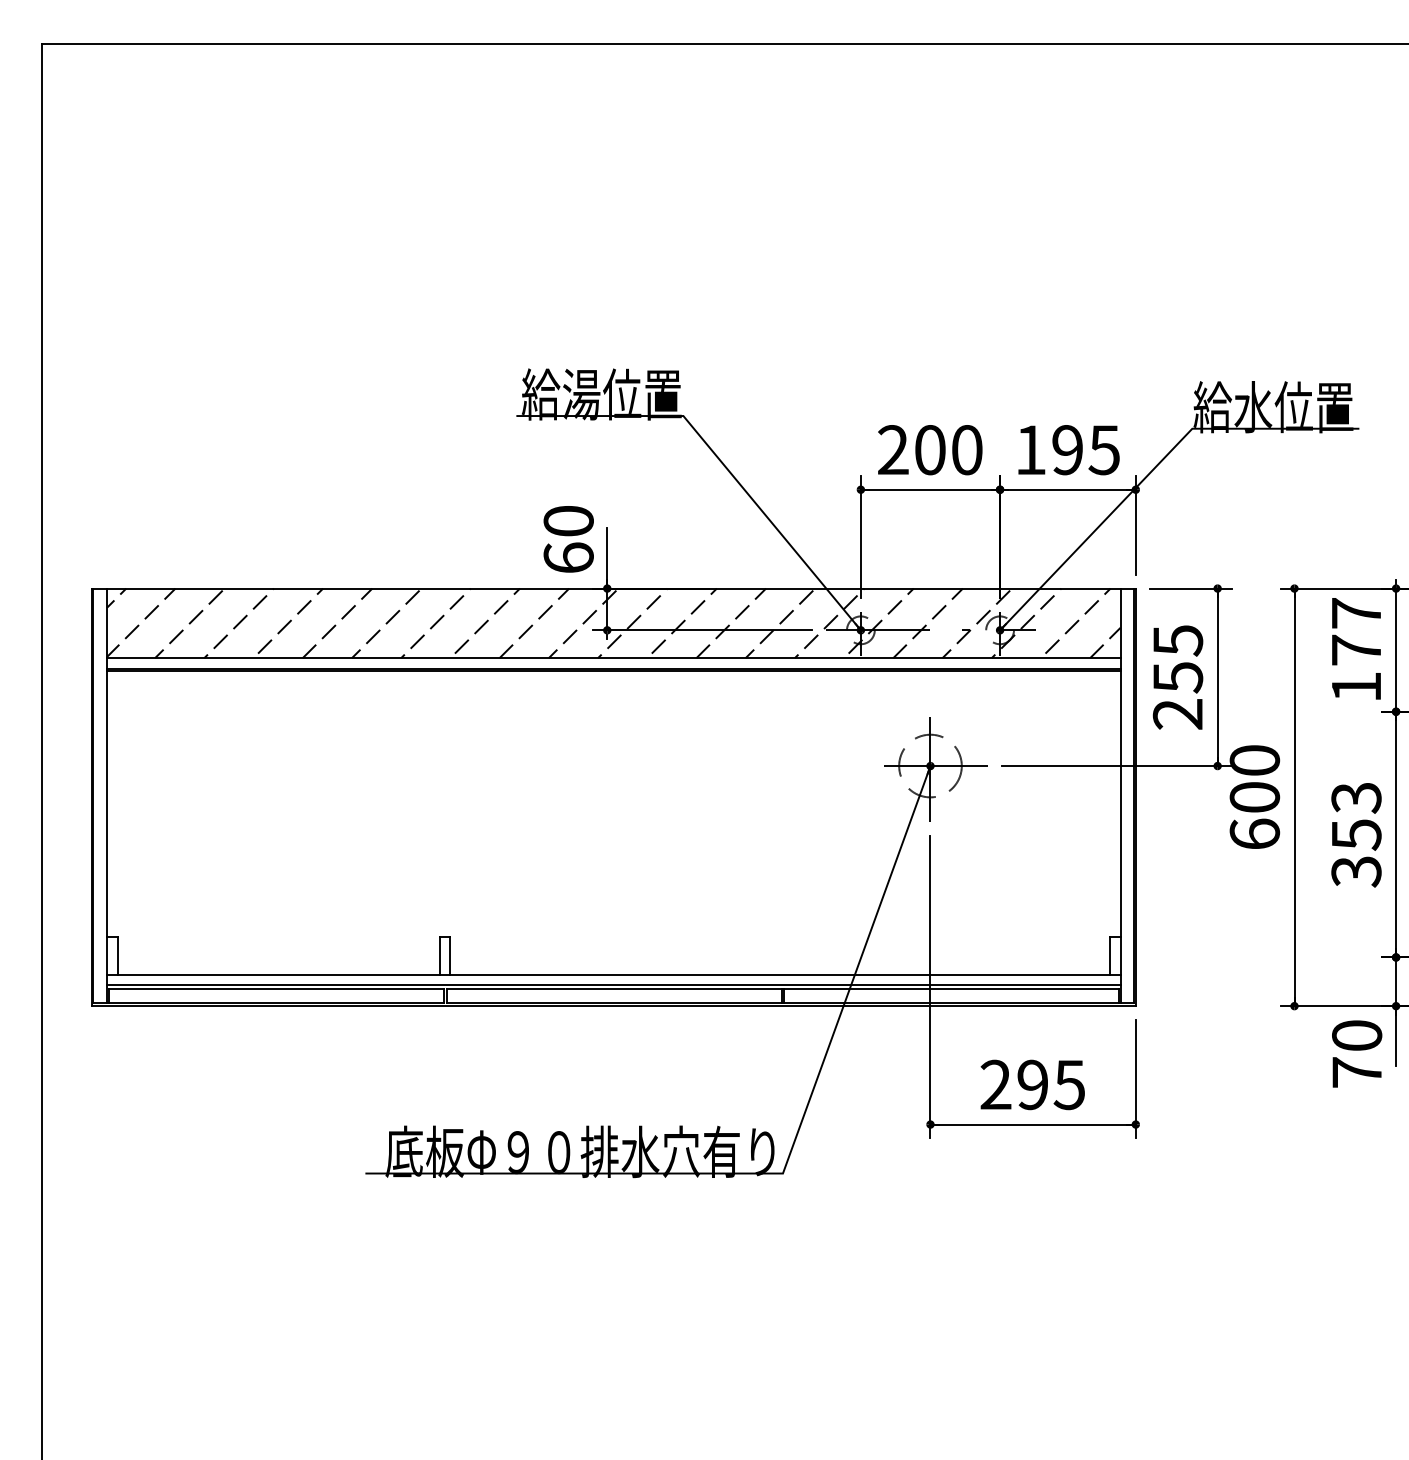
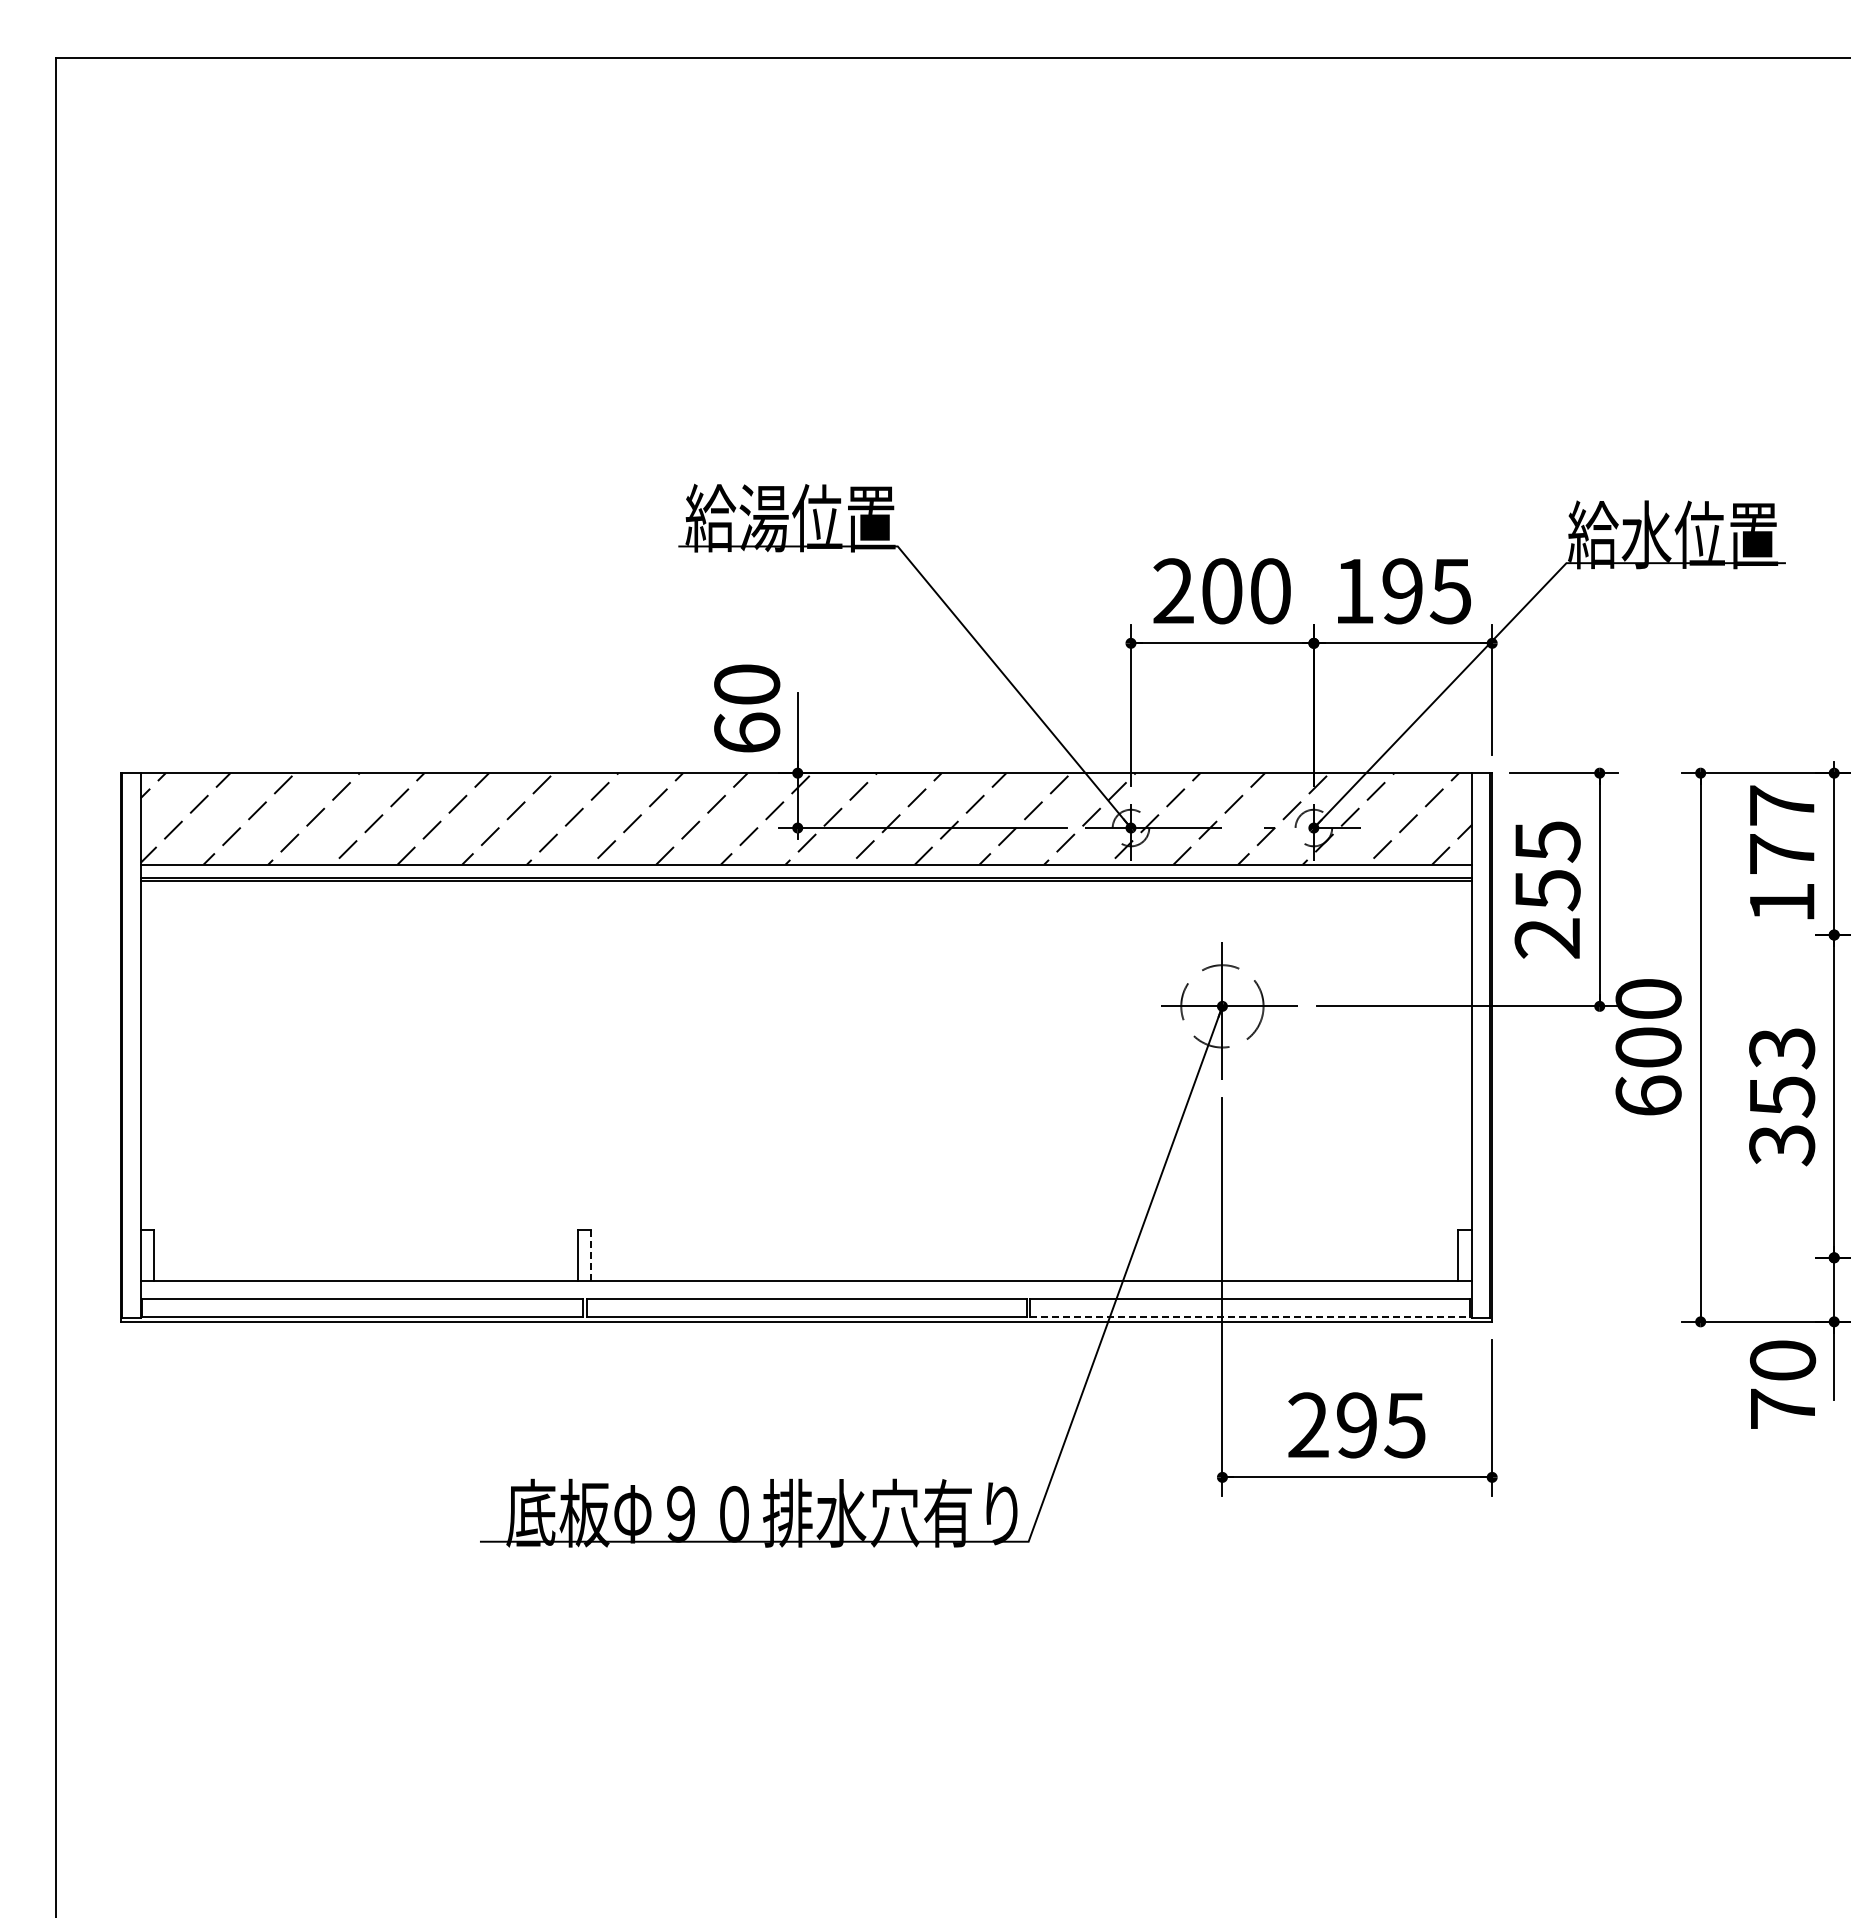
line: (450, 955) -> (591, 1255), solid -> dashed
line: (613, 985) -> (806, 1294), removed
line: (951, 1002) -> (1250, 1317), solid -> dashed

